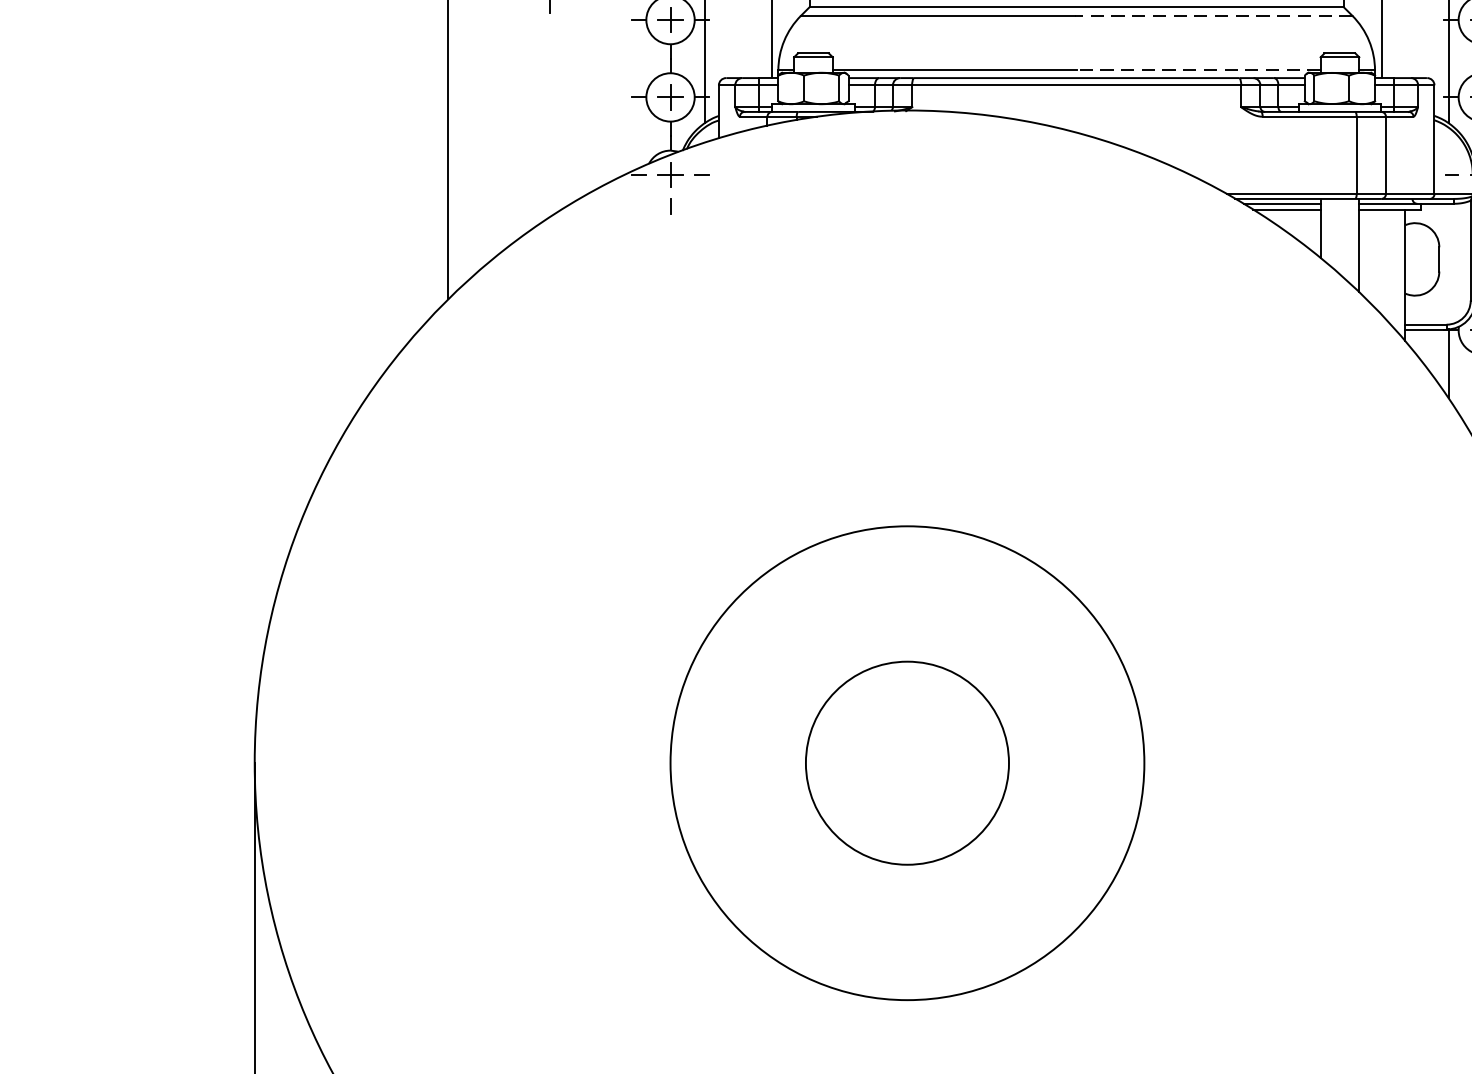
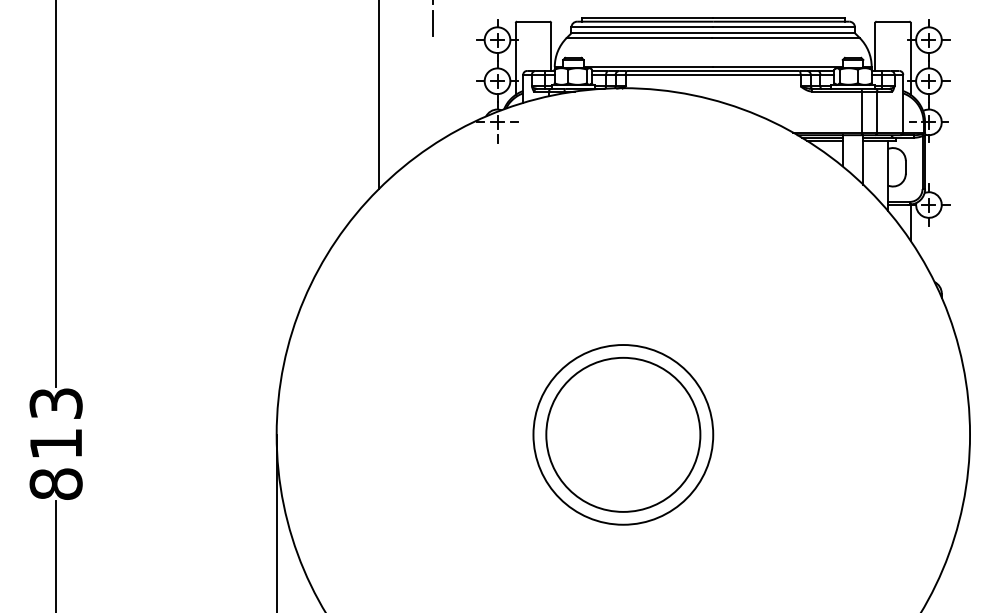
line: (1212, 15) -> (785, 37), dashed -> solid
line: (1199, 69) -> (778, 66), dashed -> solid
circle: (907, 762) -> (623, 434), size x0.71
circle: (907, 762) -> (623, 434), size x1.43

